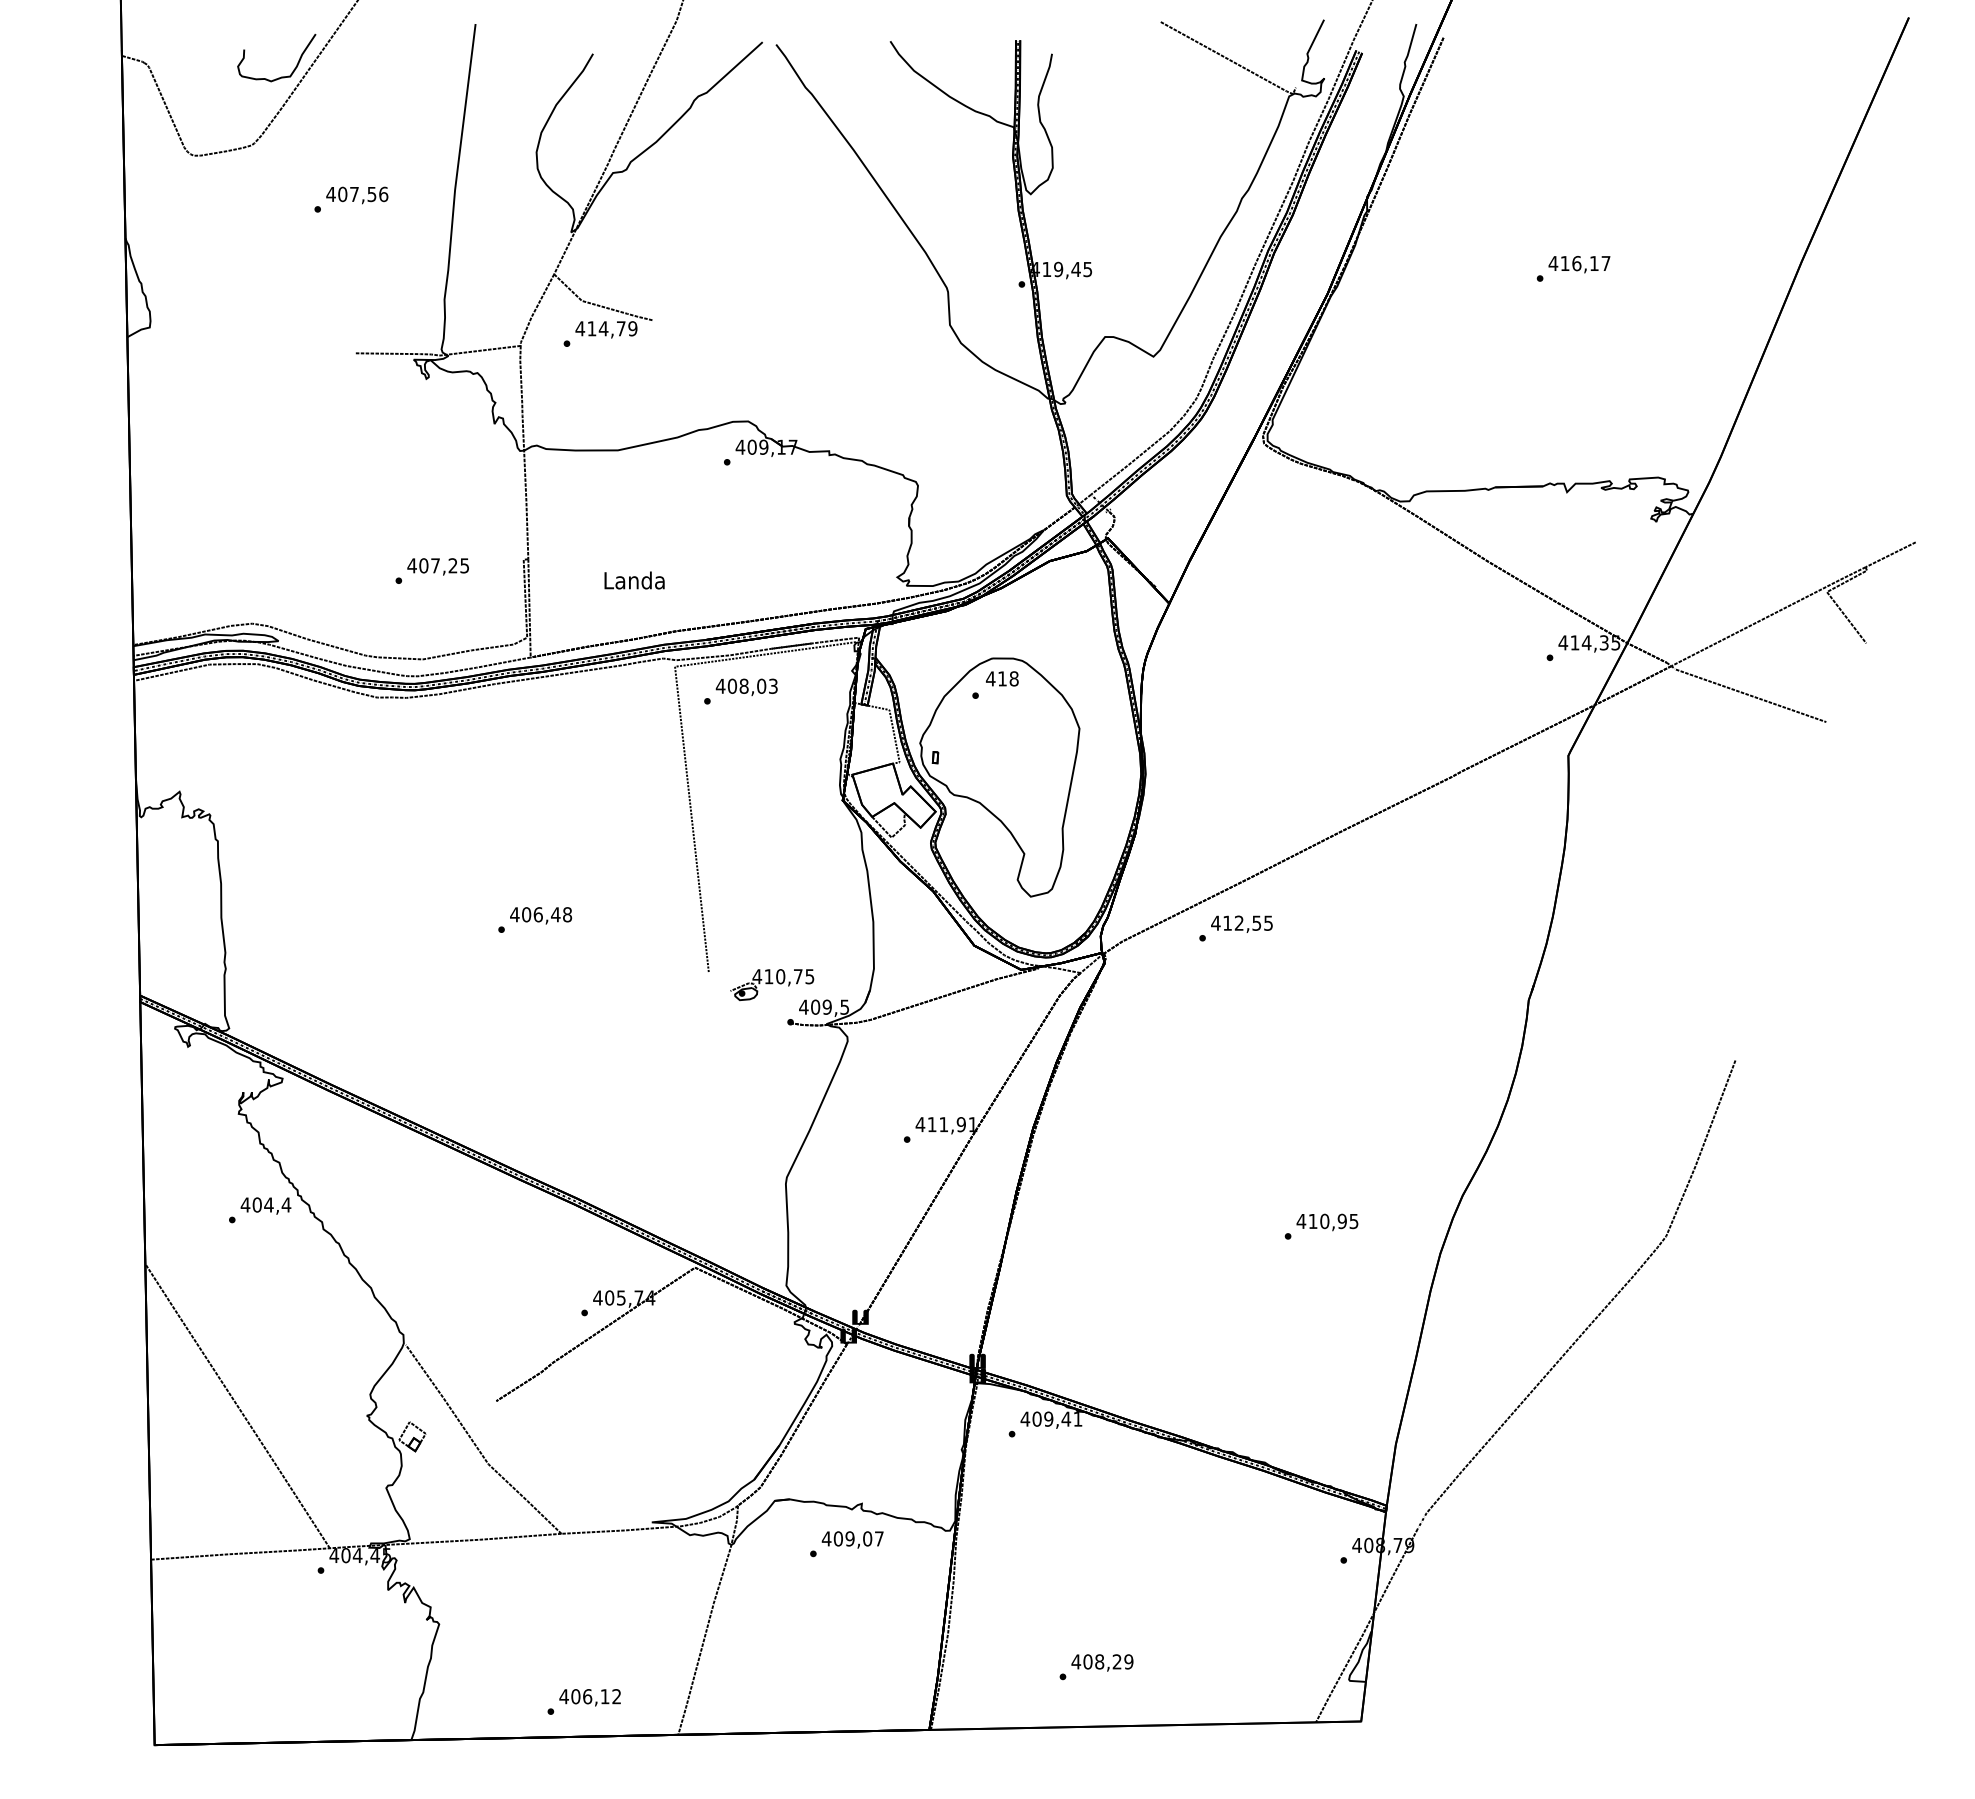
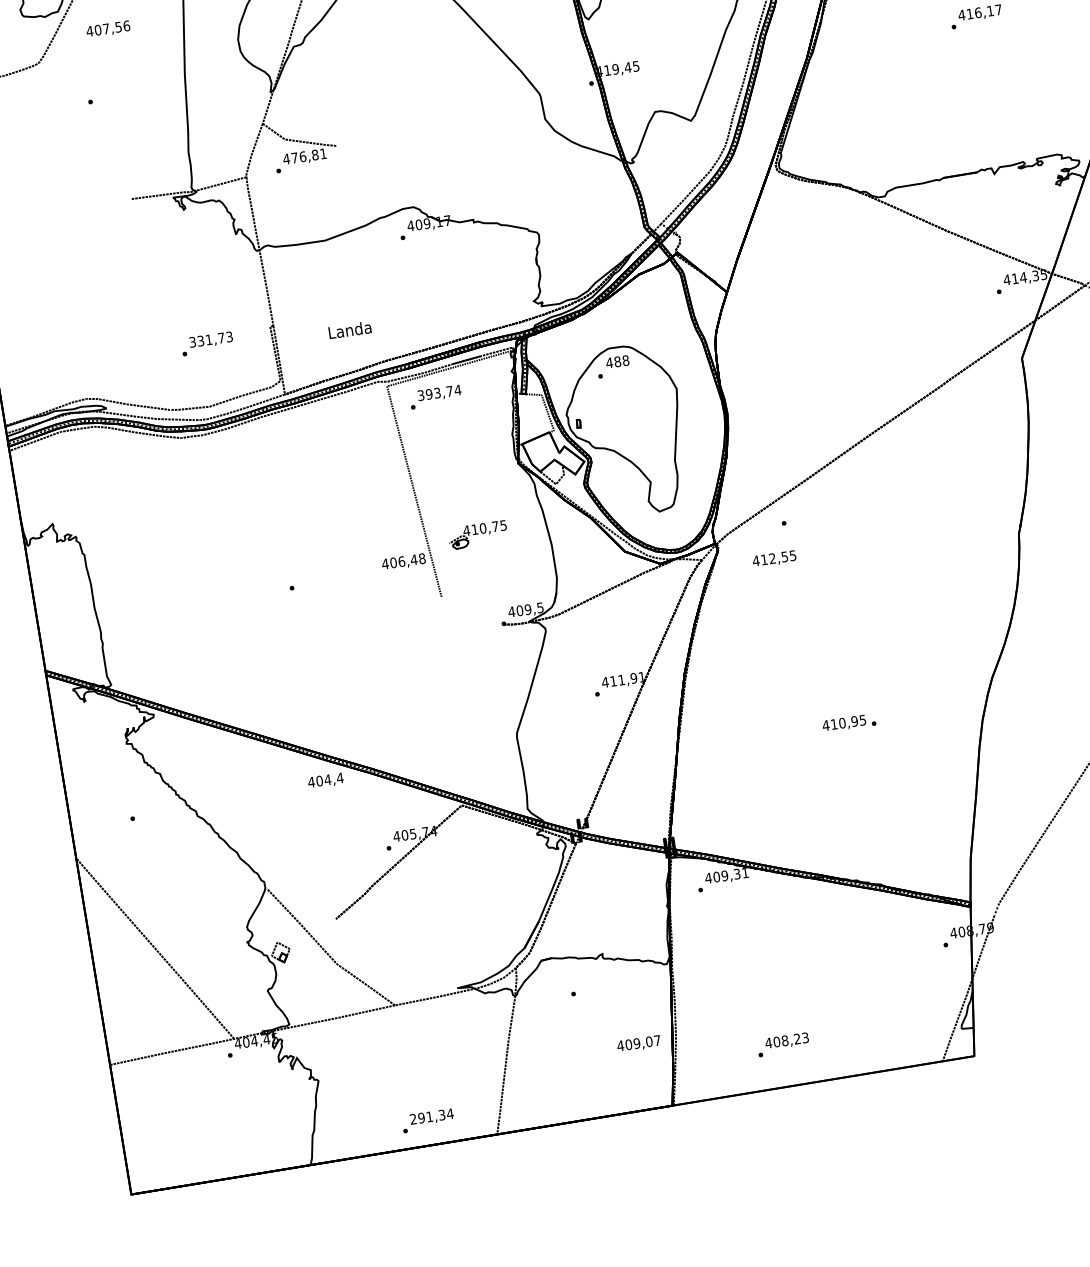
text: (357, 195) -> (108, 29), moved
text: (612, 328) -> (309, 155), 414,79 -> 476,81
text: (438, 565) -> (211, 339), 407,25 -> 331,73
text: (1002, 678) -> (617, 361), 418 -> 488
text: (746, 685) -> (439, 392), 408,03 -> 393,74
text: (541, 915) -> (404, 561), moved
text: (1241, 923) -> (774, 558), moved
part: (772, 984) -> (478, 534), moved
text: (265, 1205) -> (325, 780), moved
text: (1327, 1222) -> (844, 723), moved
text: (1066, 1418) -> (737, 873), 409,41 -> 409,31
text: (852, 1539) -> (638, 1043), moved
text: (1128, 1661) -> (805, 1037), 408,29 -> 408,23
text: (590, 1696) -> (431, 1116), 406,12 -> 291,34

